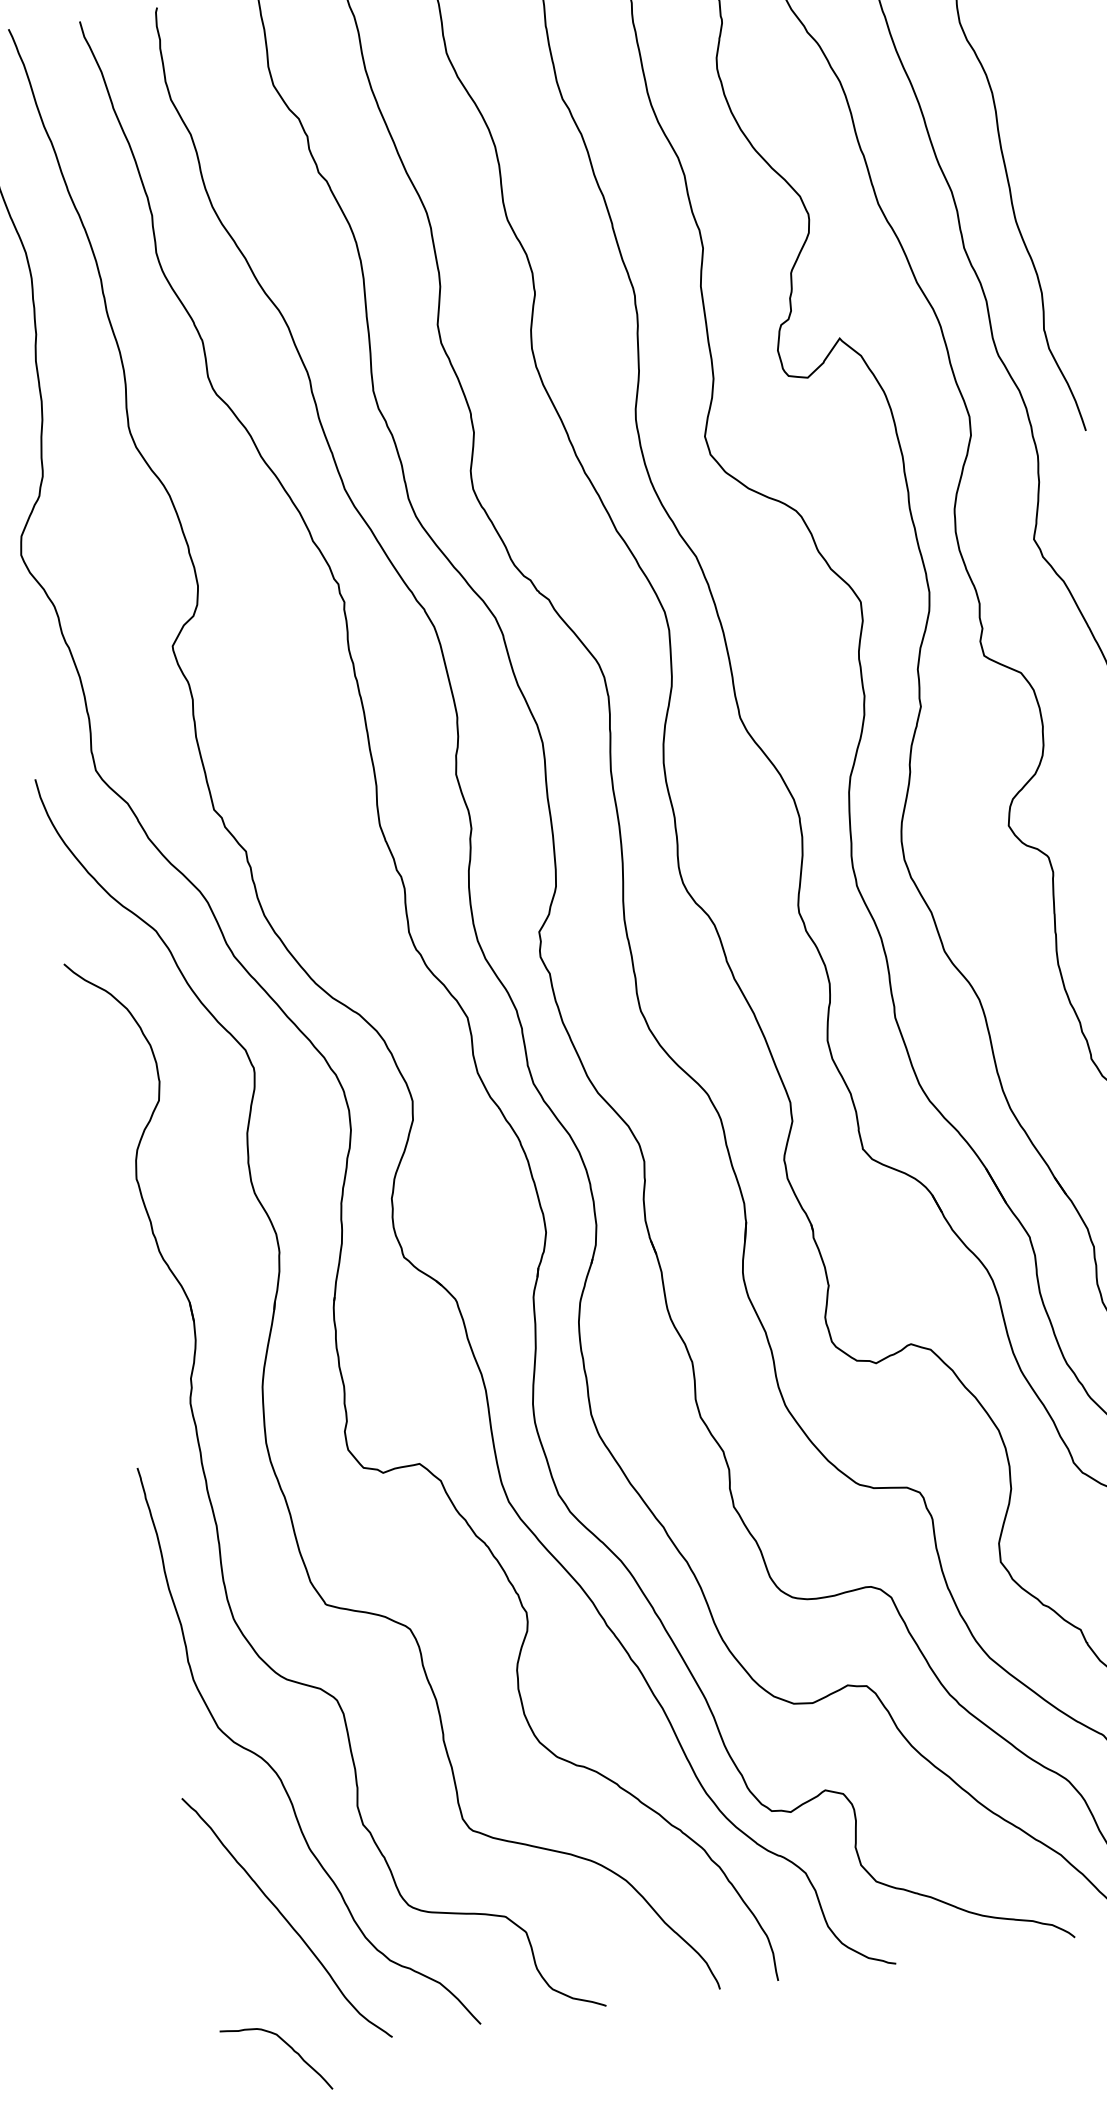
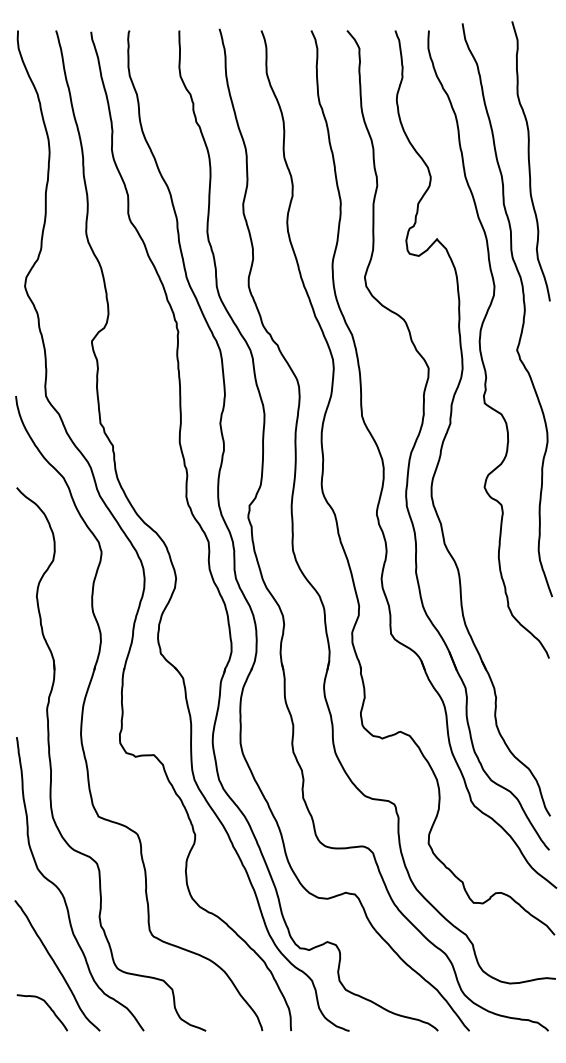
curve: (285, 2045) -> (47, 1006), moved

